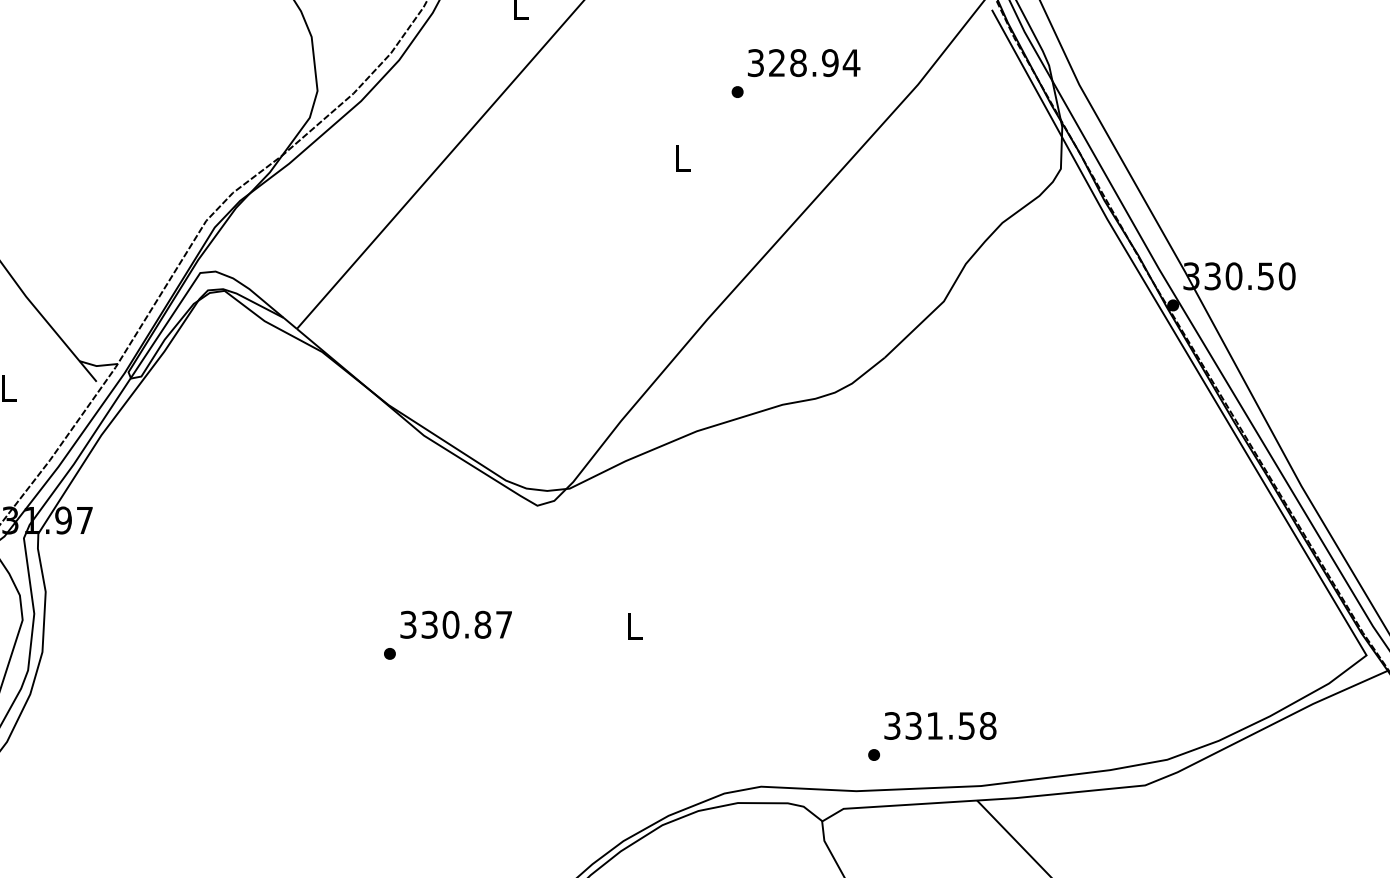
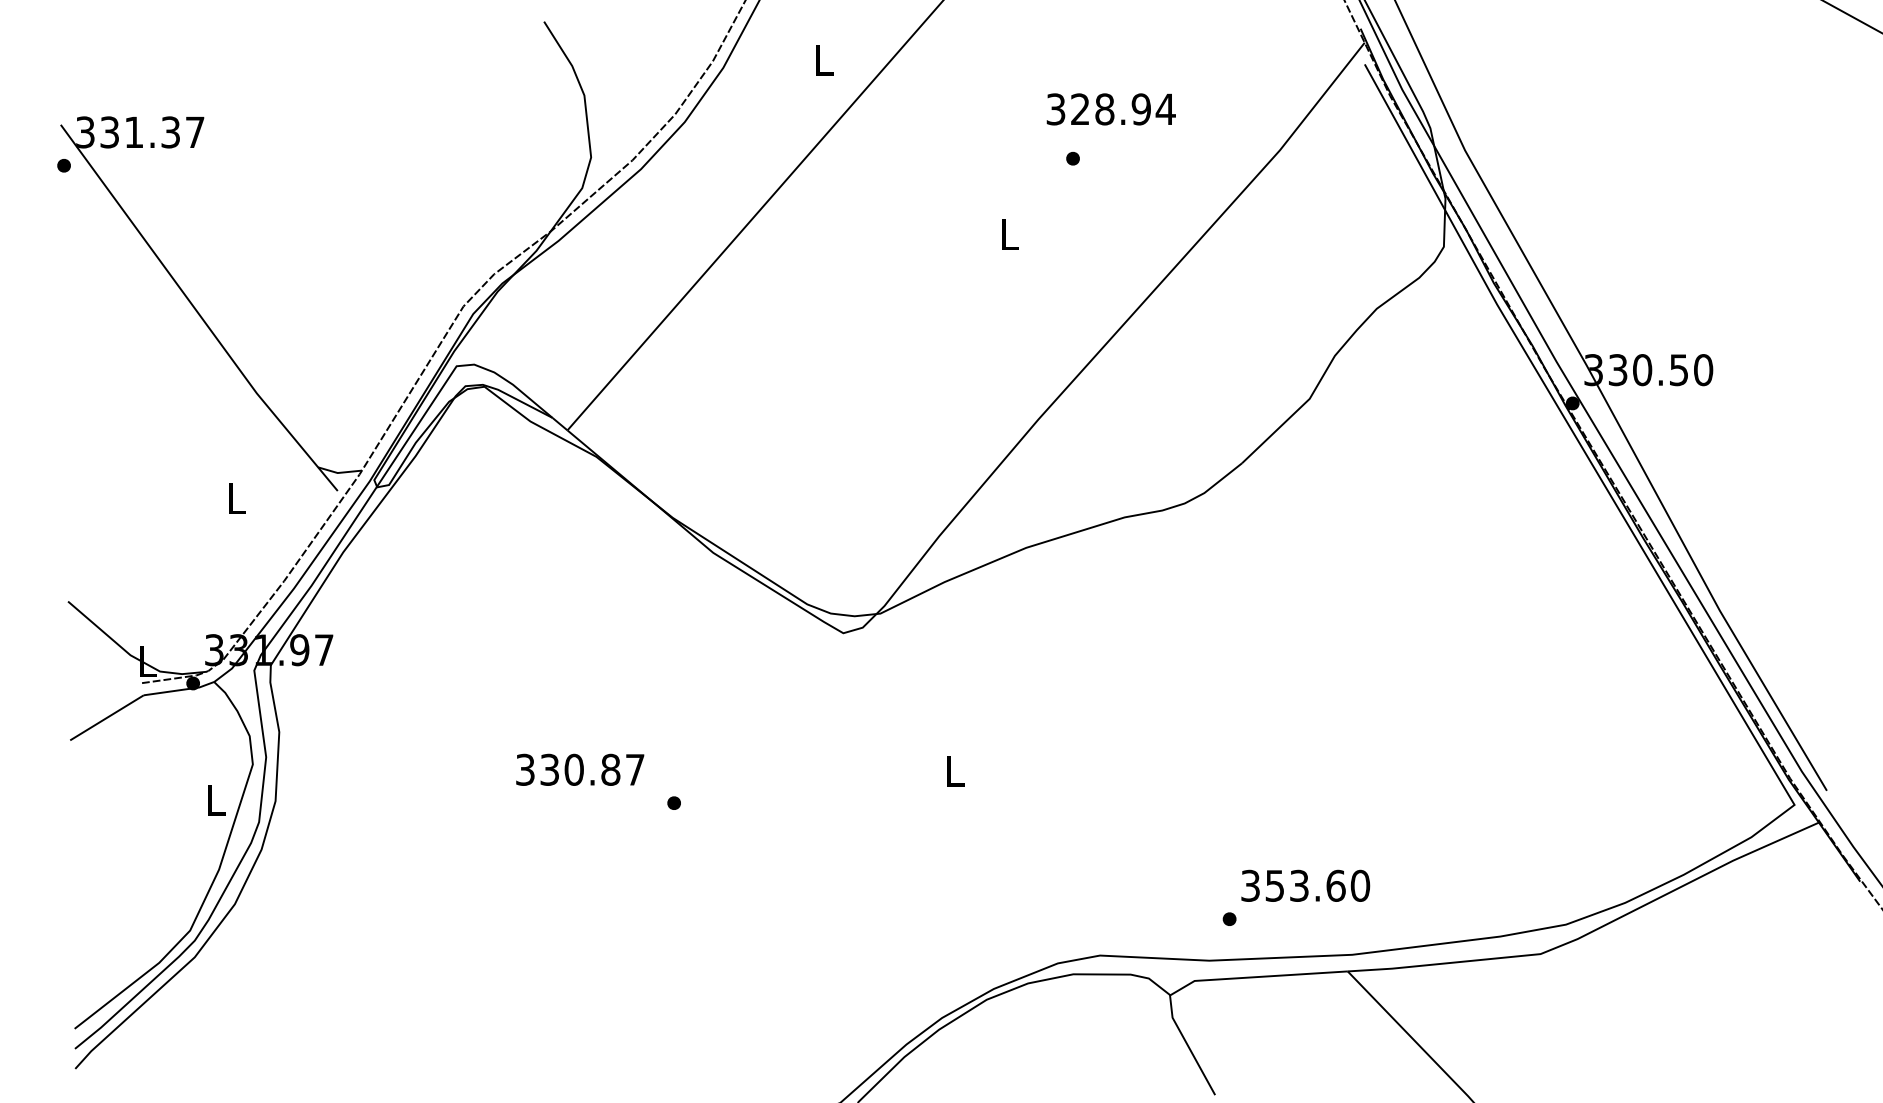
text: (803, 63) -> (1110, 109), moved
text: (456, 624) -> (580, 769), moved
text: (951, 725) -> (1318, 885), 331.58 -> 353.60

